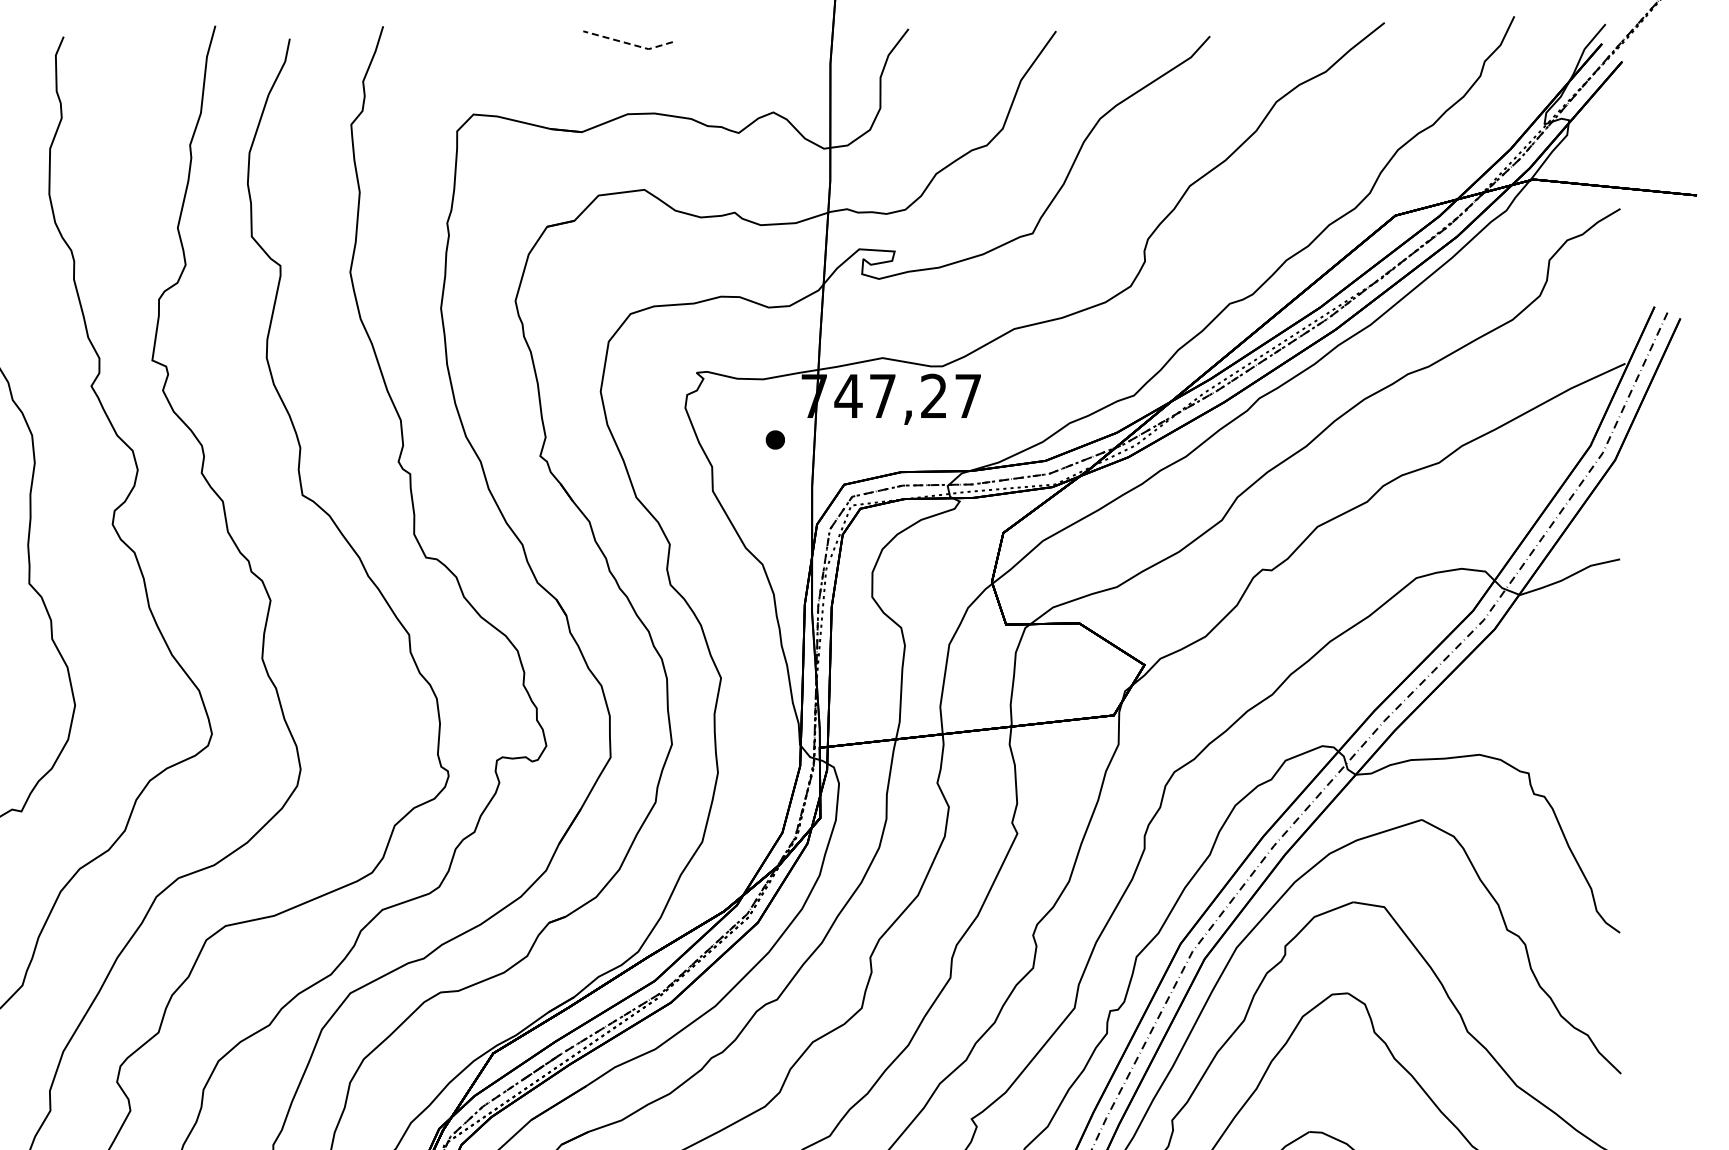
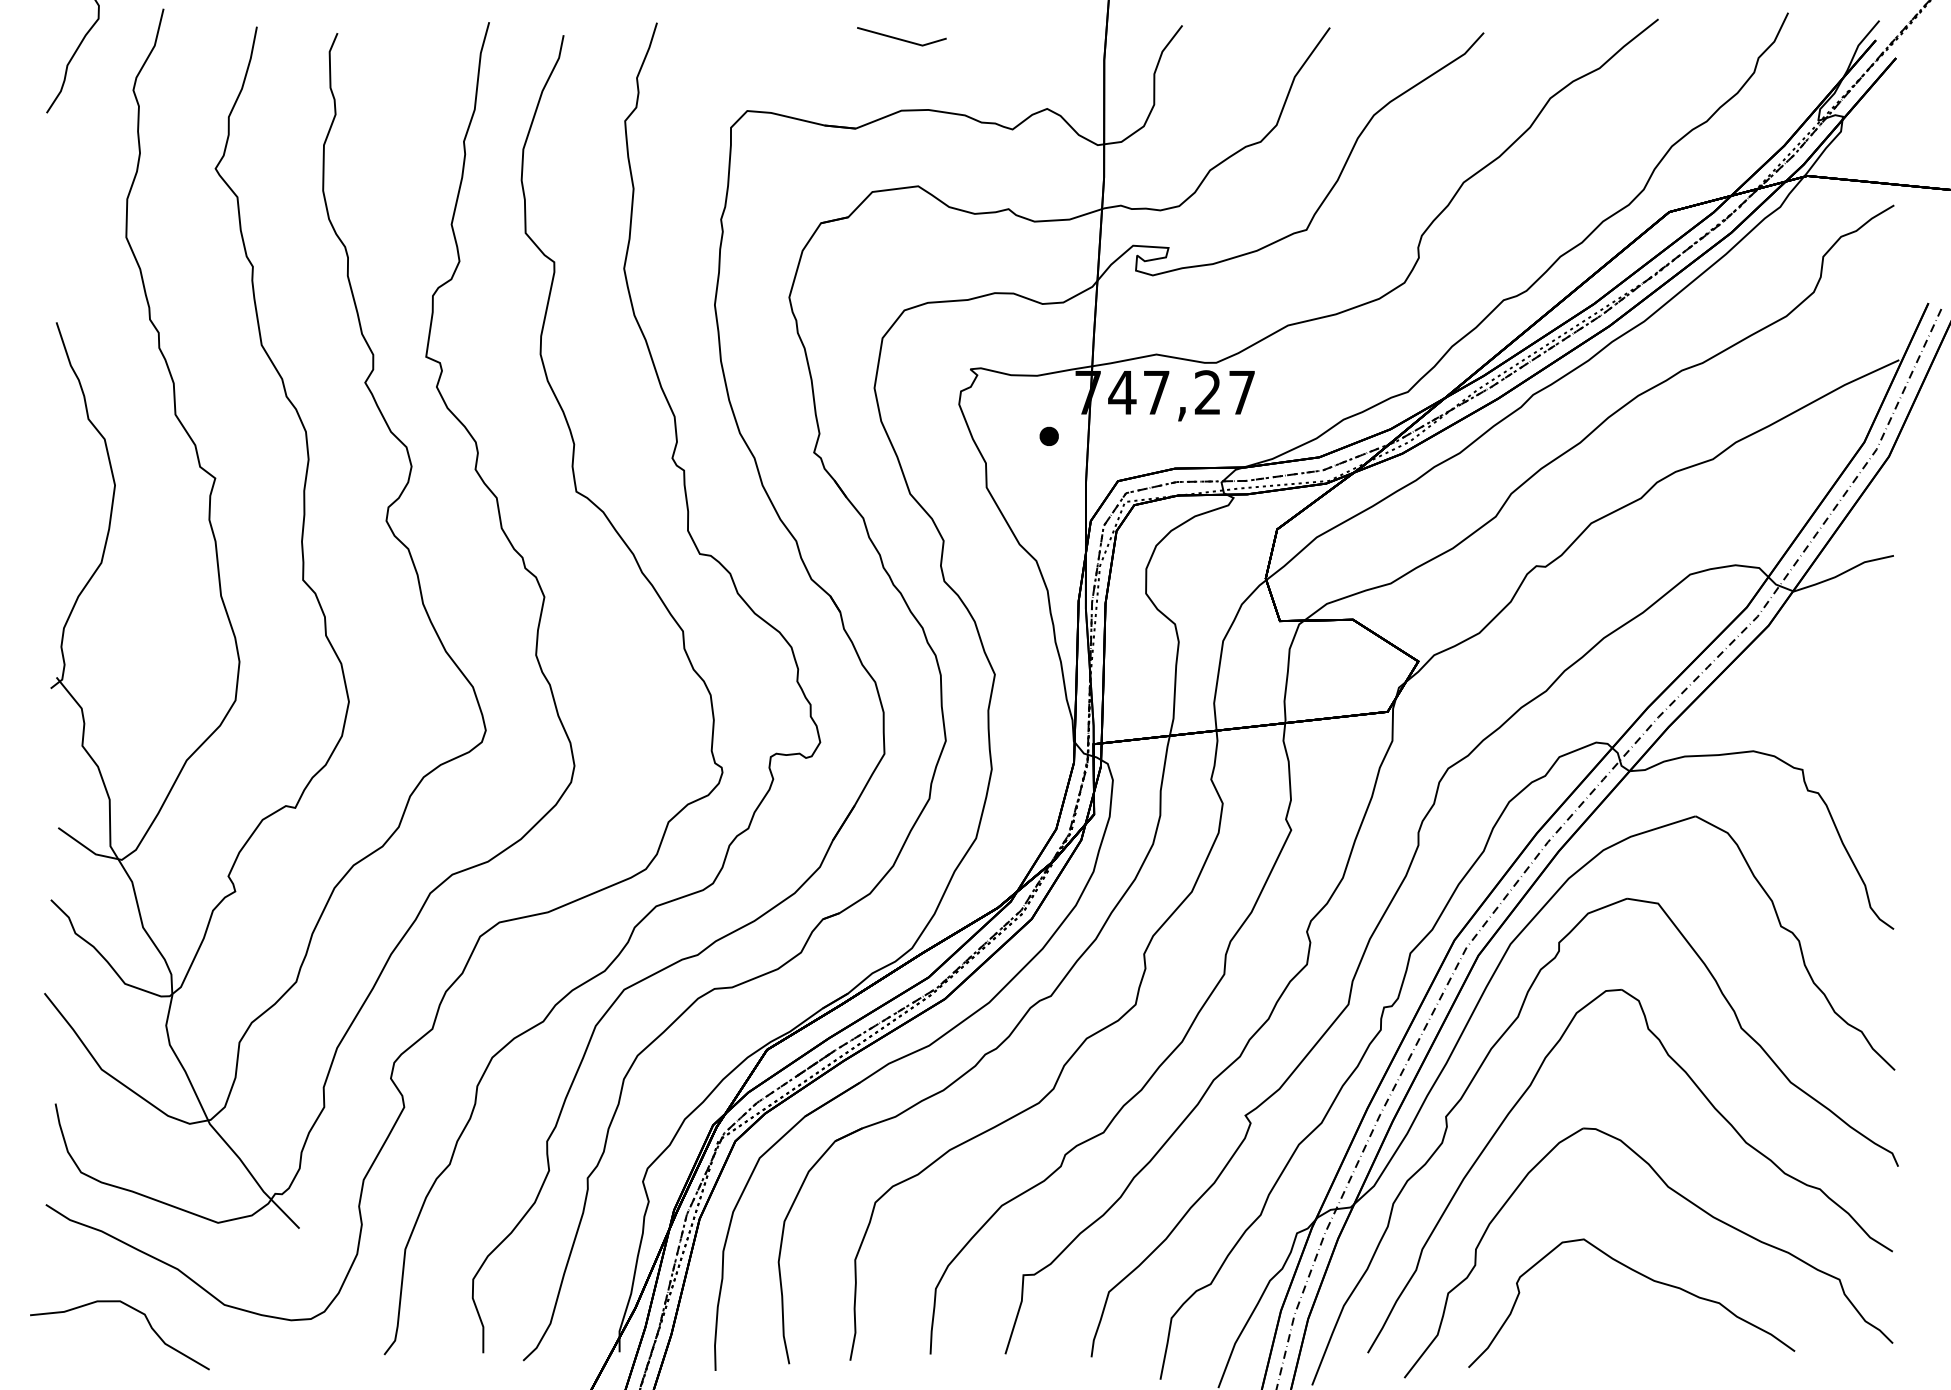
line: (628, 44) -> (902, 40), dashed -> solid

